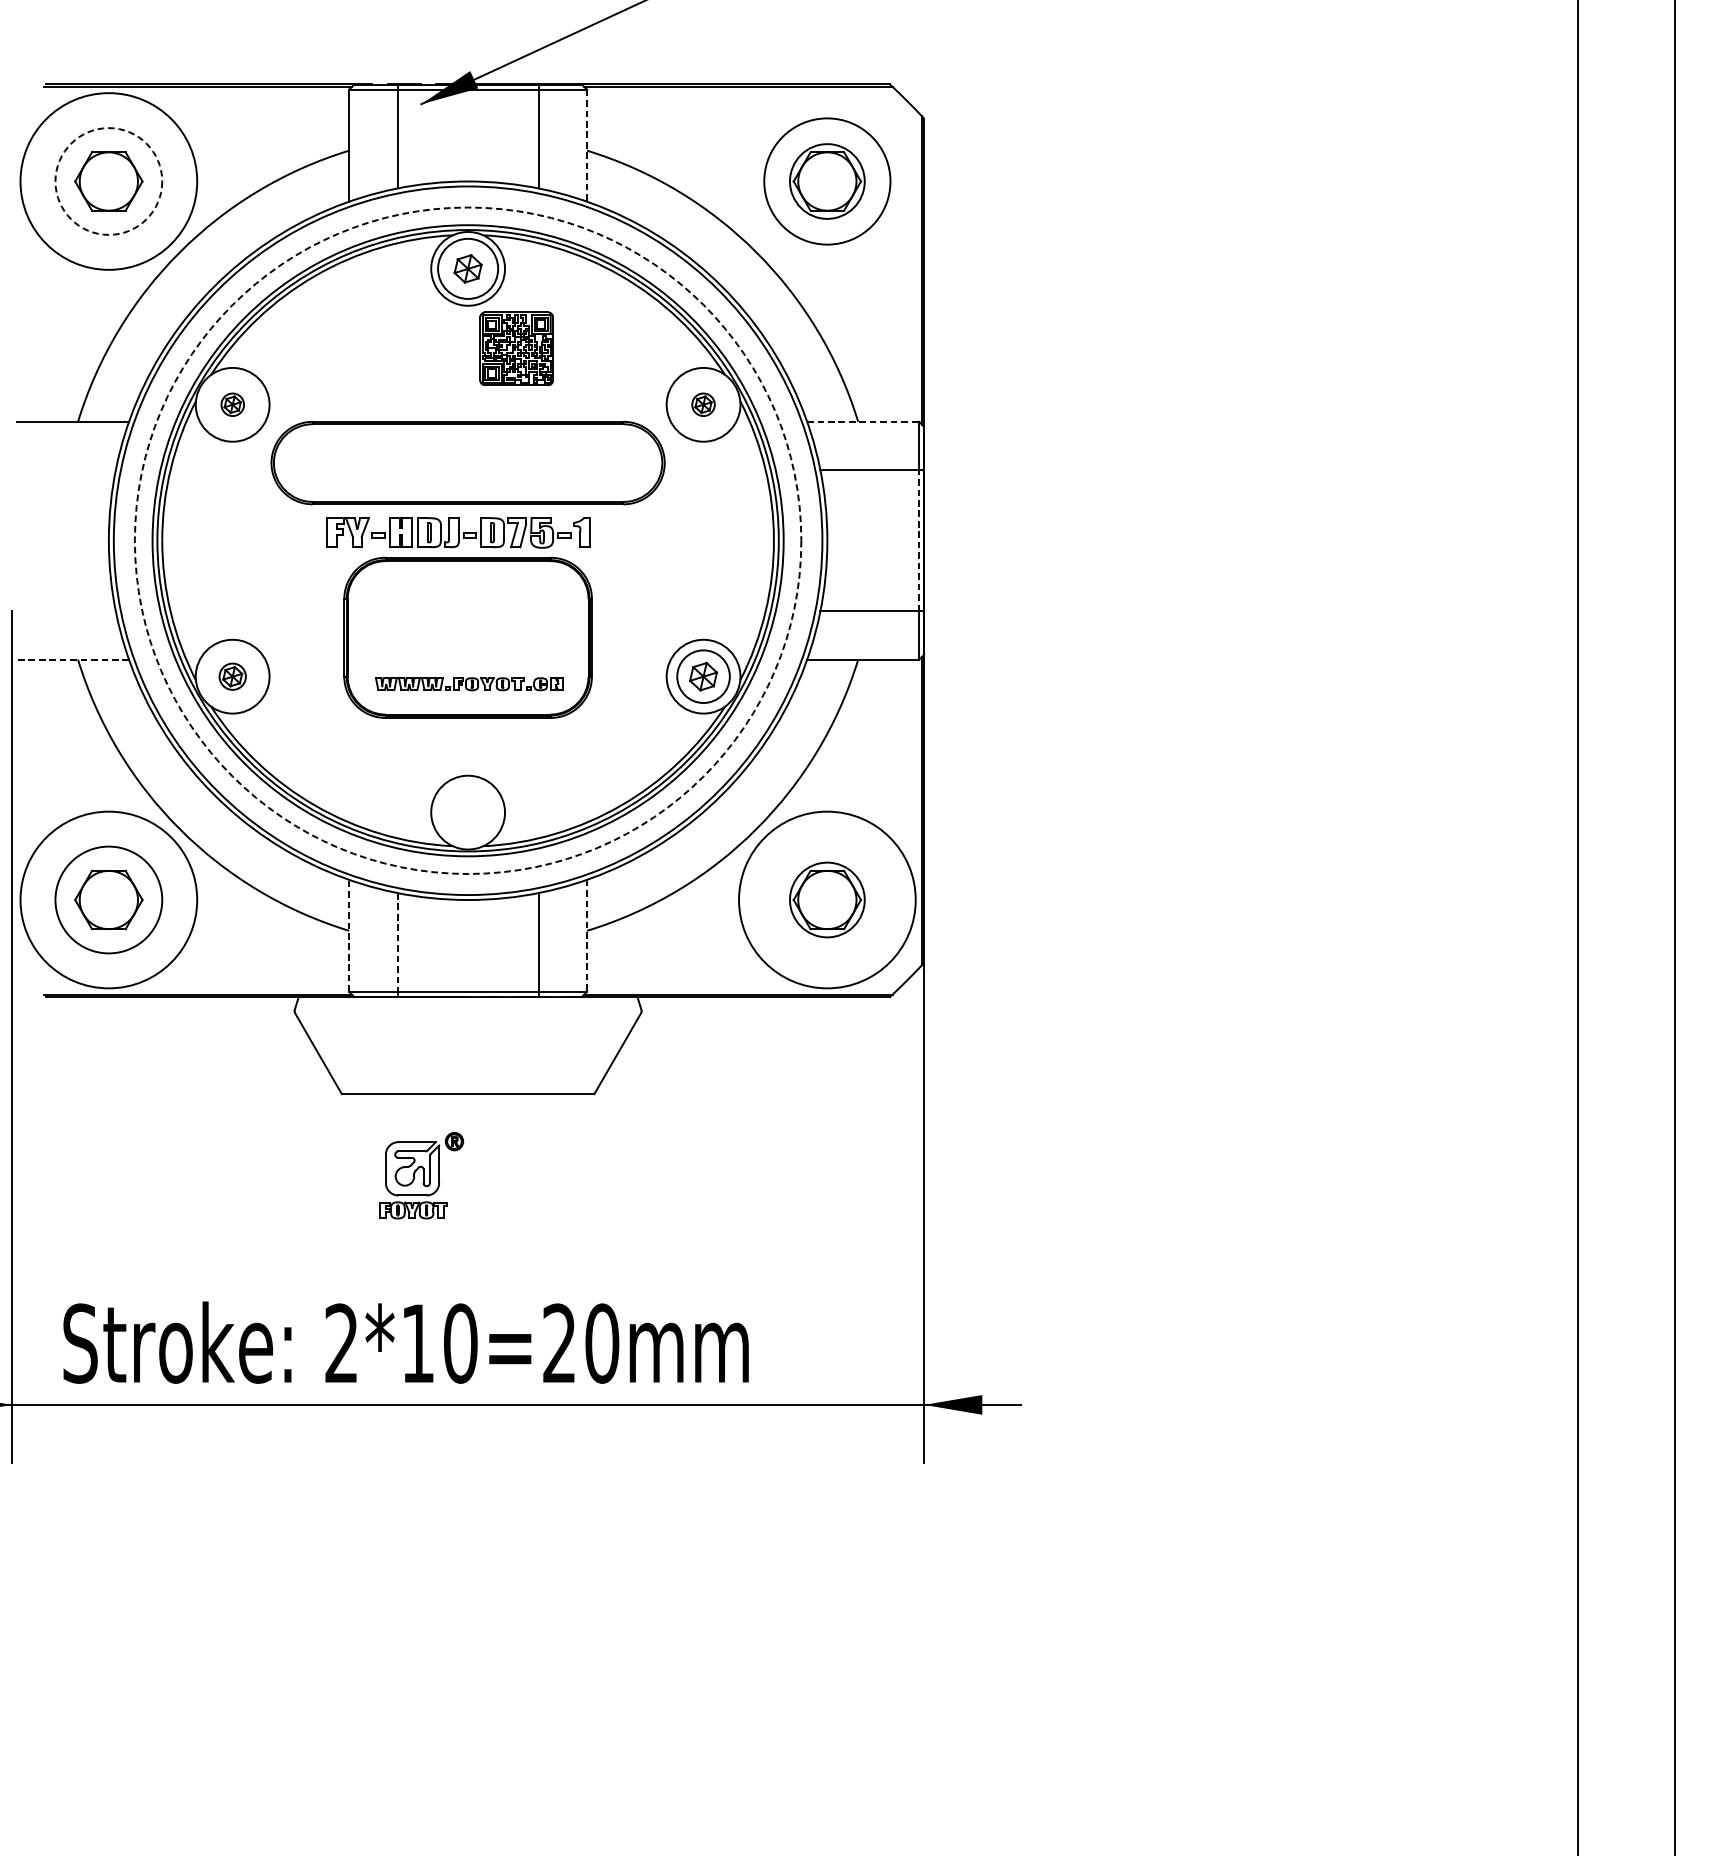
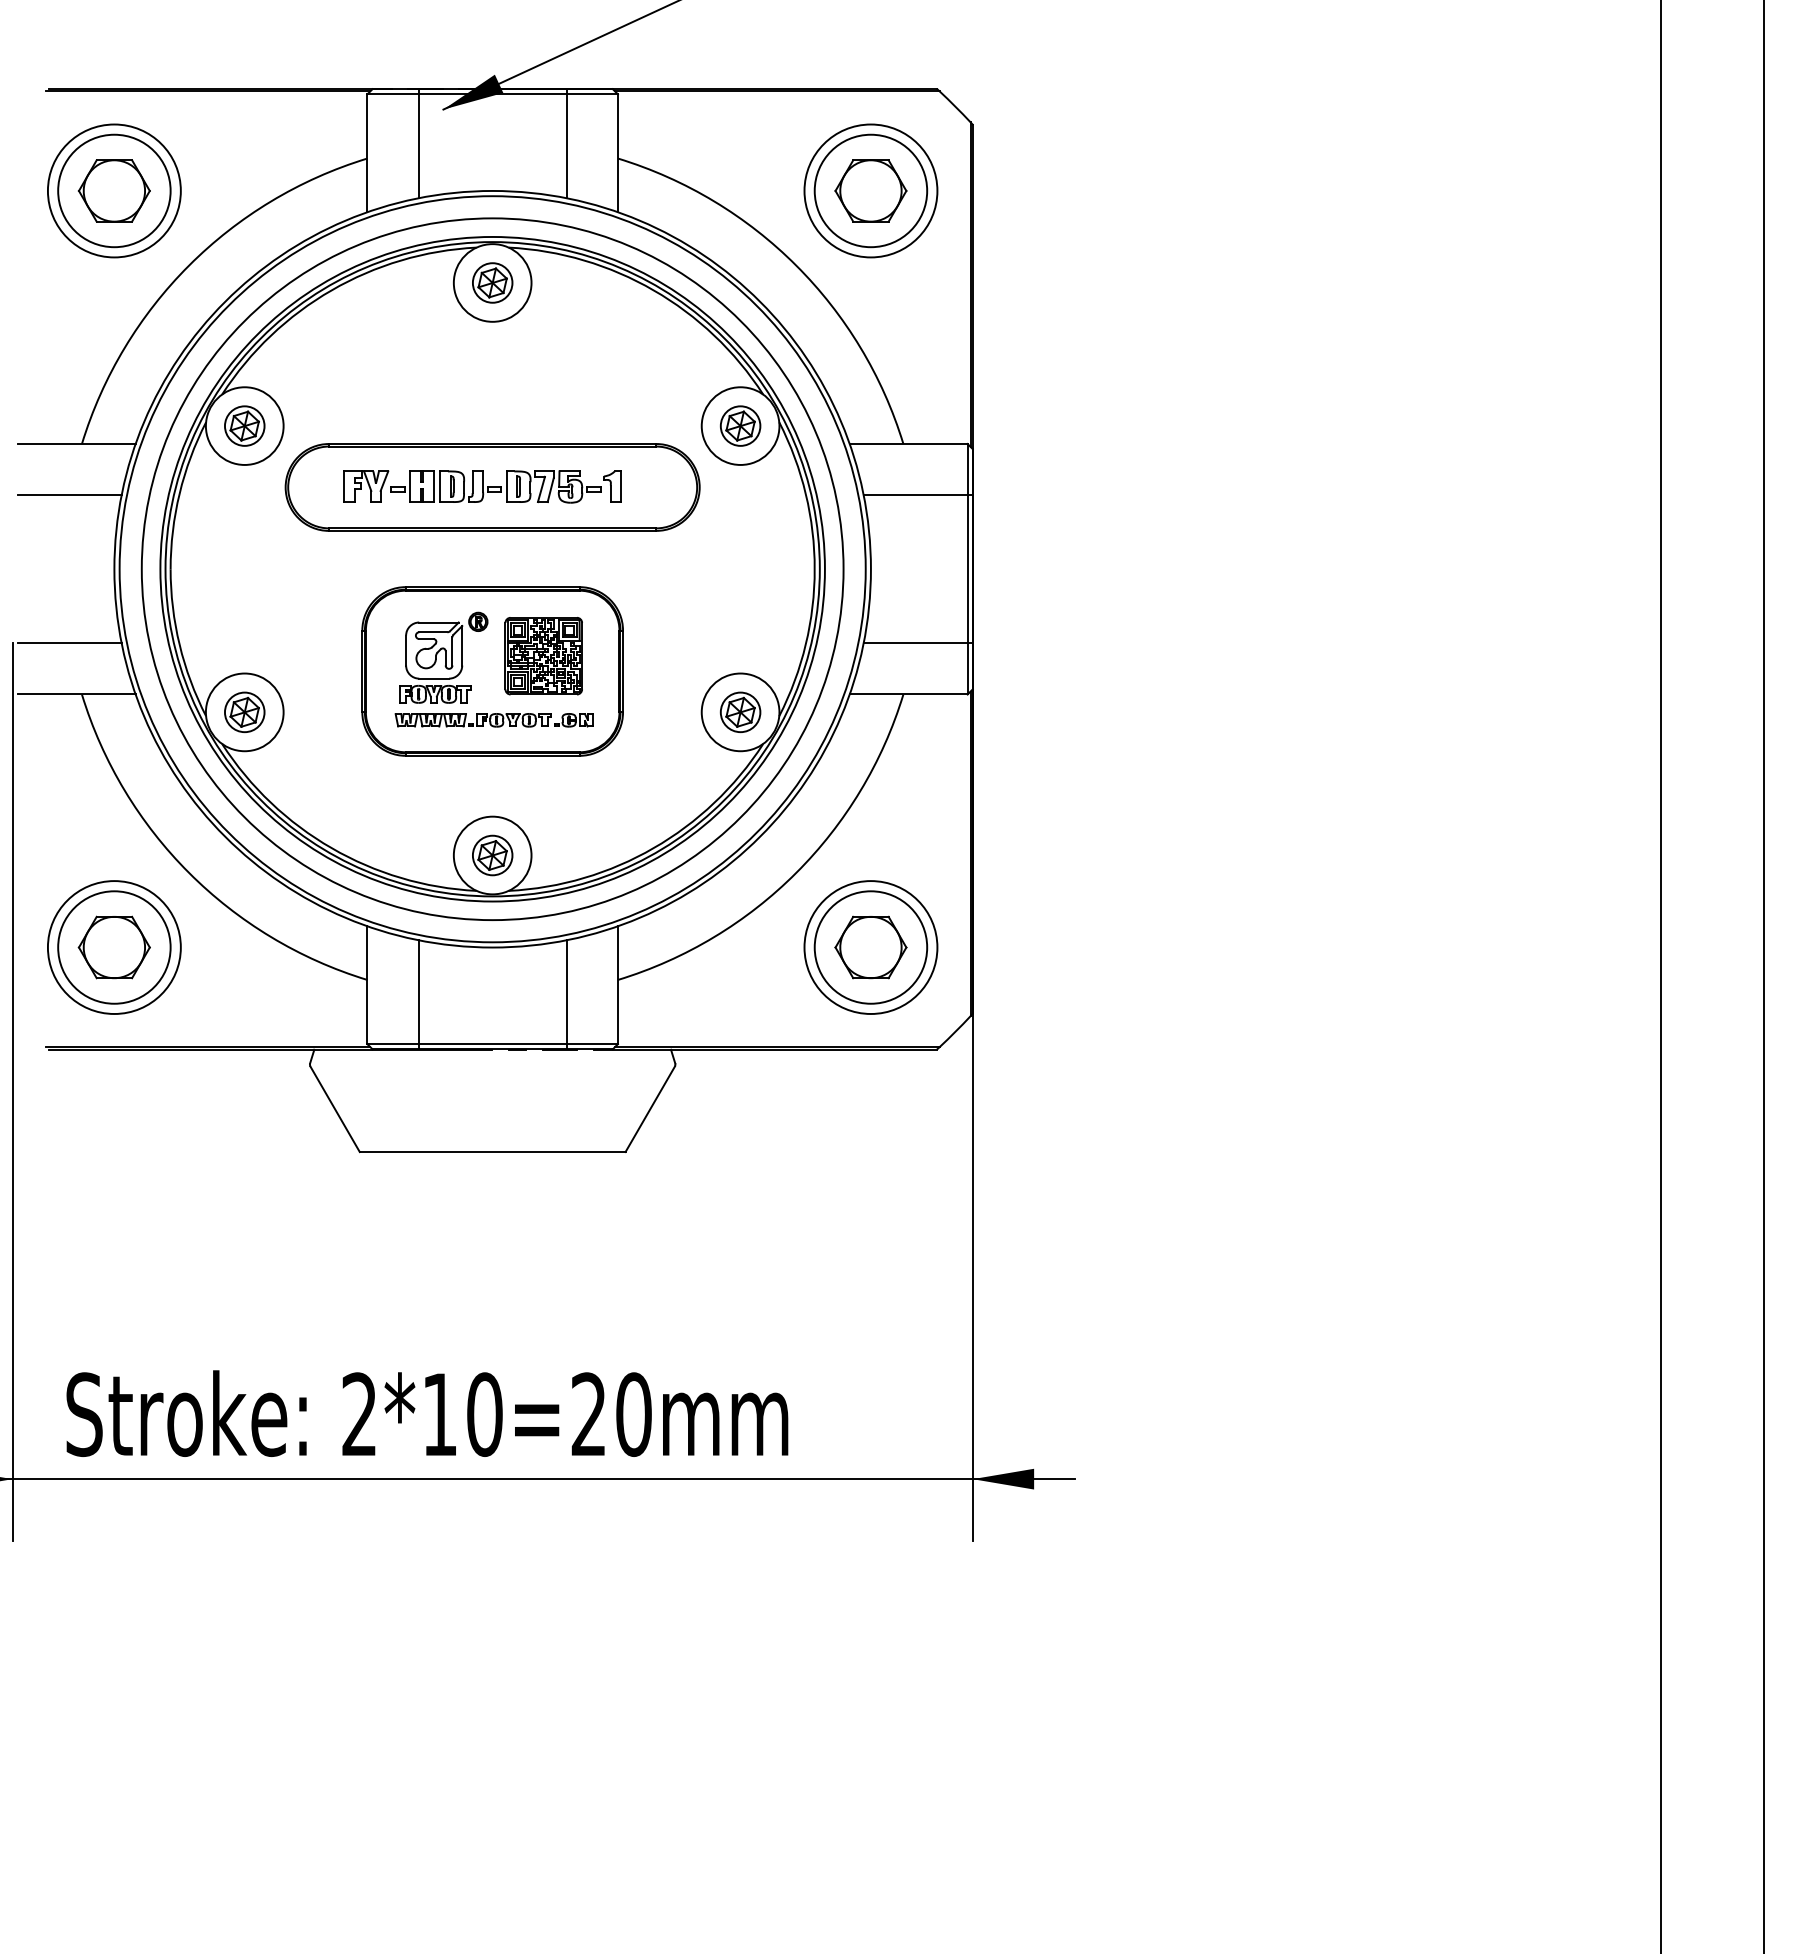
line: (586, 145) -> (617, 153), dashed -> solid
circle: (108, 181) -> (113, 190), size x0.71
circle: (108, 181) -> (114, 190), dashed -> solid
circle: (826, 181) -> (870, 190), size x1.43
circle: (467, 268) -> (492, 282), size x0.62
part: (516, 349) -> (543, 656), moved
part: (232, 404) -> (244, 425), size x1.67
part: (703, 404) -> (740, 425), size x1.67
line: (863, 422) -> (909, 444), dashed -> solid
line: (66, 470) -> (69, 495), added
part: (458, 532) -> (482, 486), moved
circle: (467, 540) -> (492, 569), dashed -> solid
line: (919, 540) -> (967, 568), dashed -> solid
line: (66, 611) -> (69, 643), added
line: (72, 659) -> (76, 694), dashed -> solid
part: (232, 676) -> (244, 712), size x1.43
circle: (703, 676) -> (740, 712), size x0.71
part: (467, 812) -> (492, 855), added
circle: (108, 899) -> (113, 947), size x0.71
circle: (826, 899) -> (870, 947), size x0.71
circle: (826, 899) -> (870, 947), size x1.43
line: (349, 935) -> (367, 984), dashed -> solid
line: (586, 936) -> (617, 985), dashed -> solid
line: (397, 942) -> (418, 992), dashed -> solid
part: (421, 1175) -> (443, 657), moved

